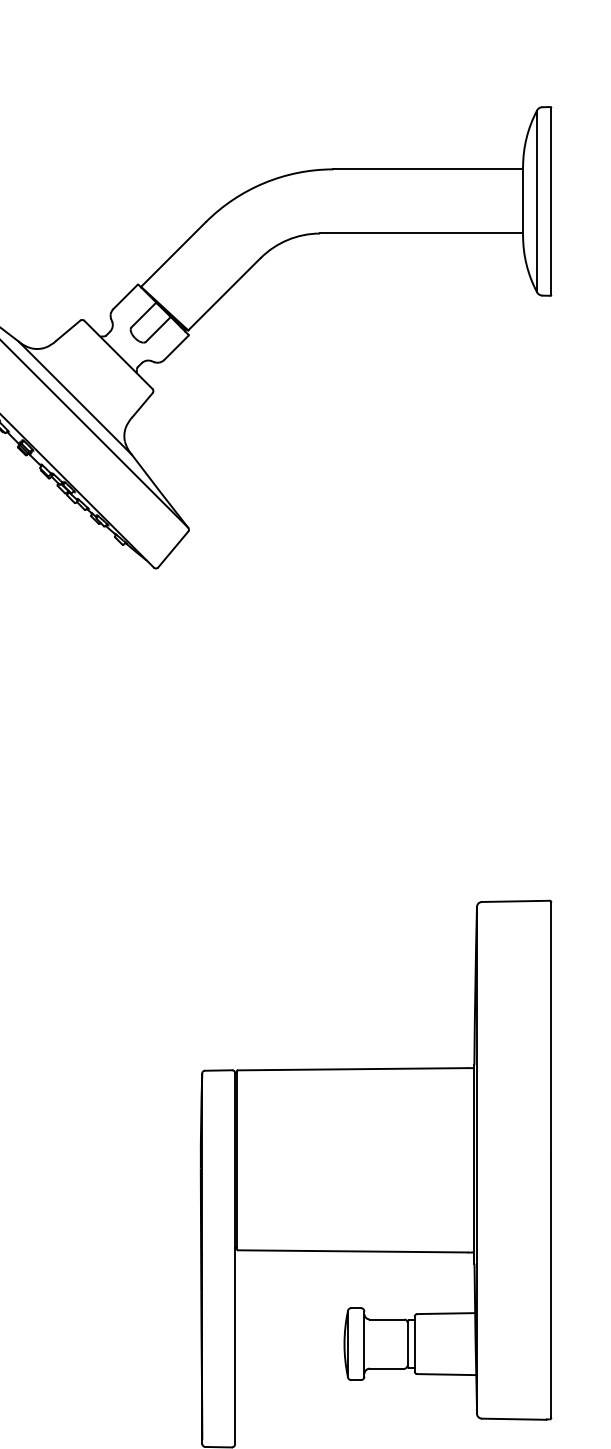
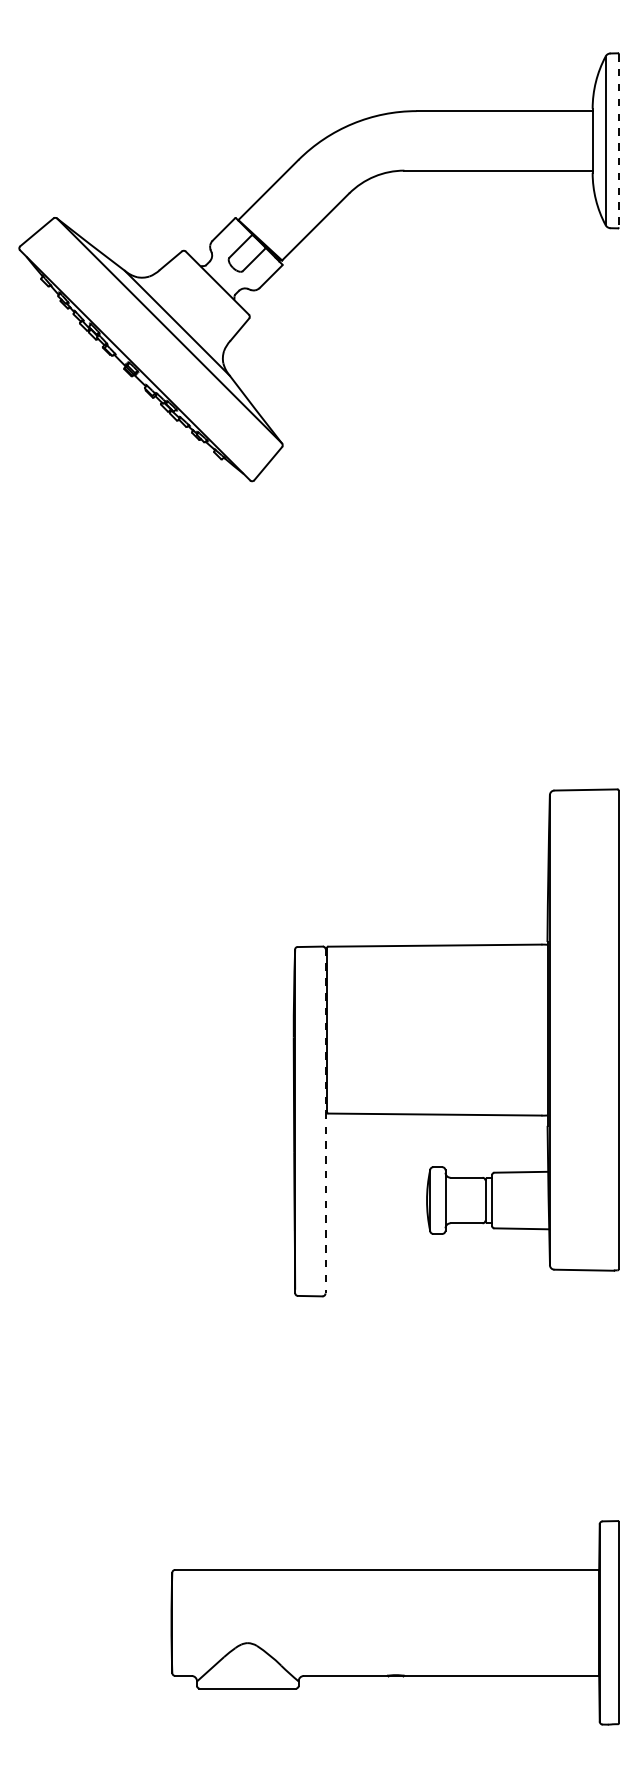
line: (550, 201) -> (618, 140), solid -> dashed
line: (235, 1258) -> (325, 1121), solid -> dashed

